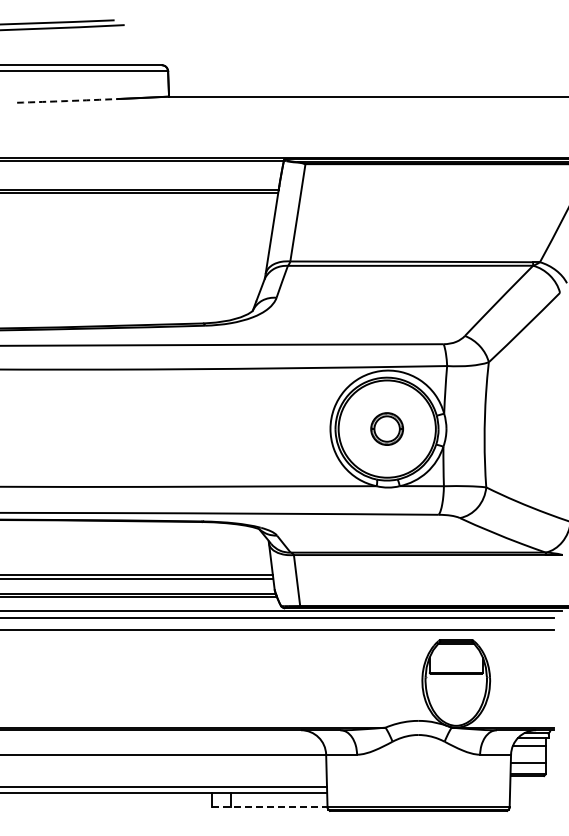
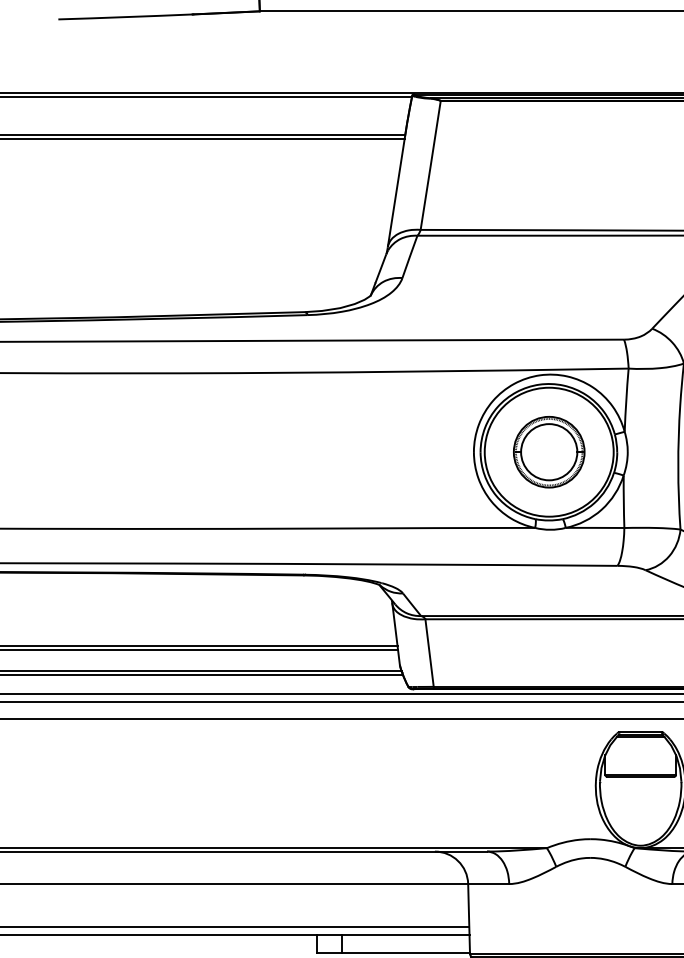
arc: (67, 101) -> (125, 17), dashed -> solid
part: (386, 428) -> (548, 451), size x1.67
line: (269, 806) -> (393, 952), dashed -> solid

